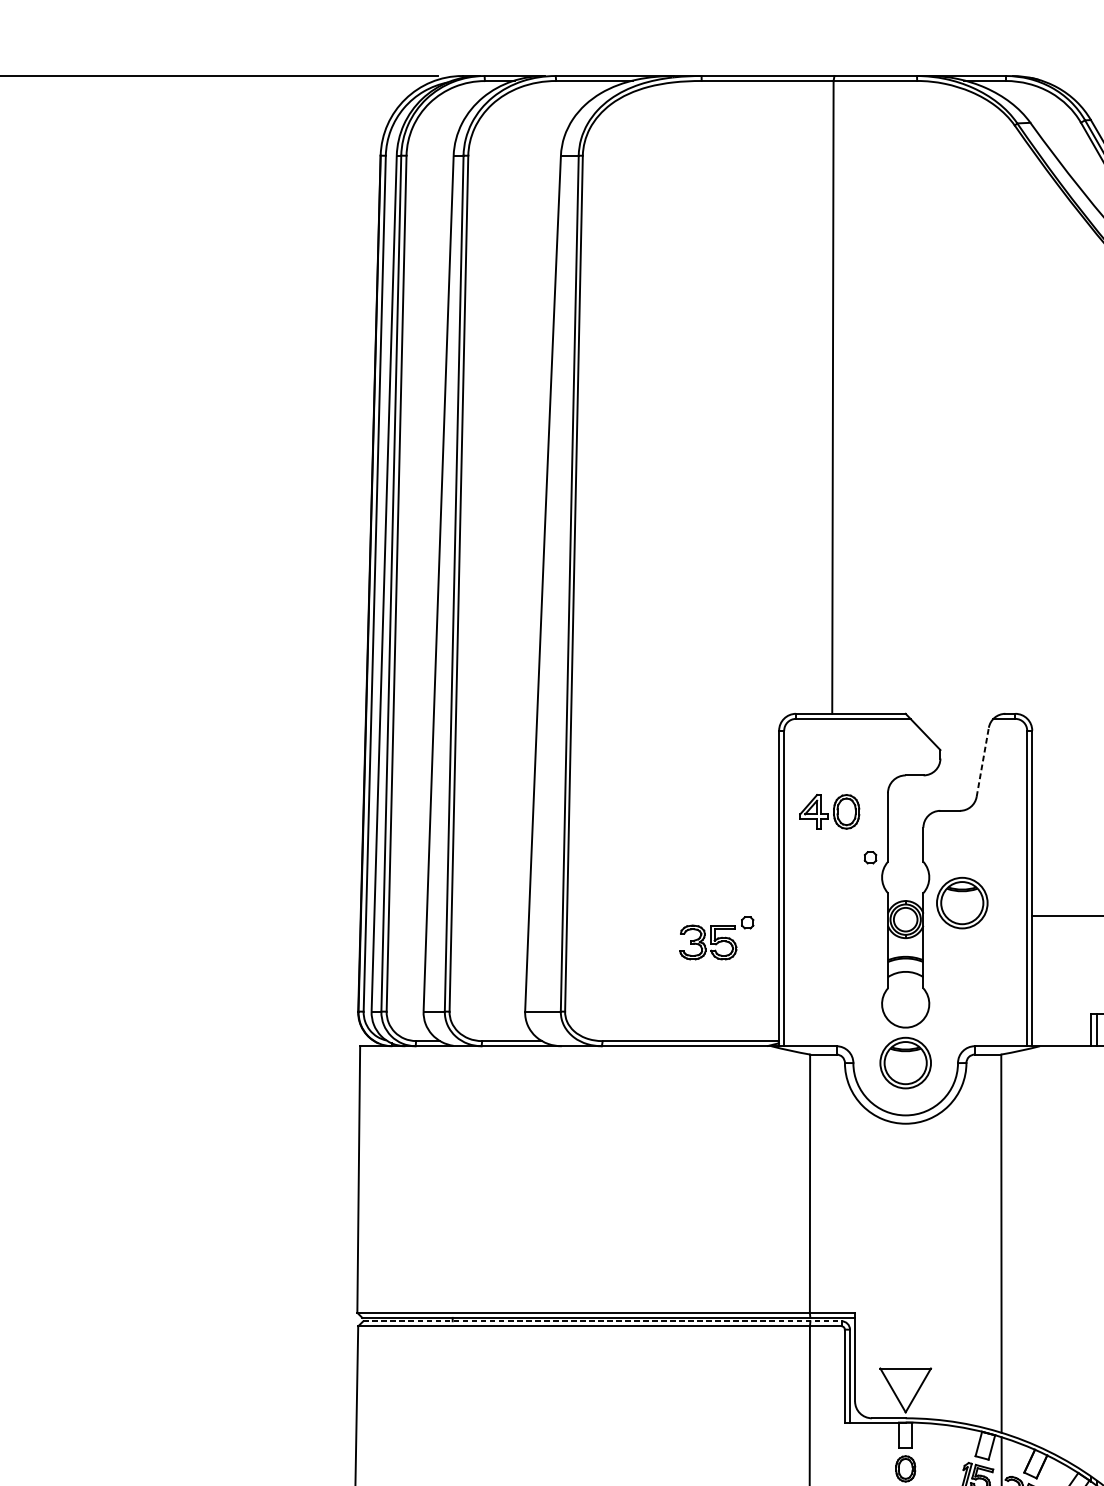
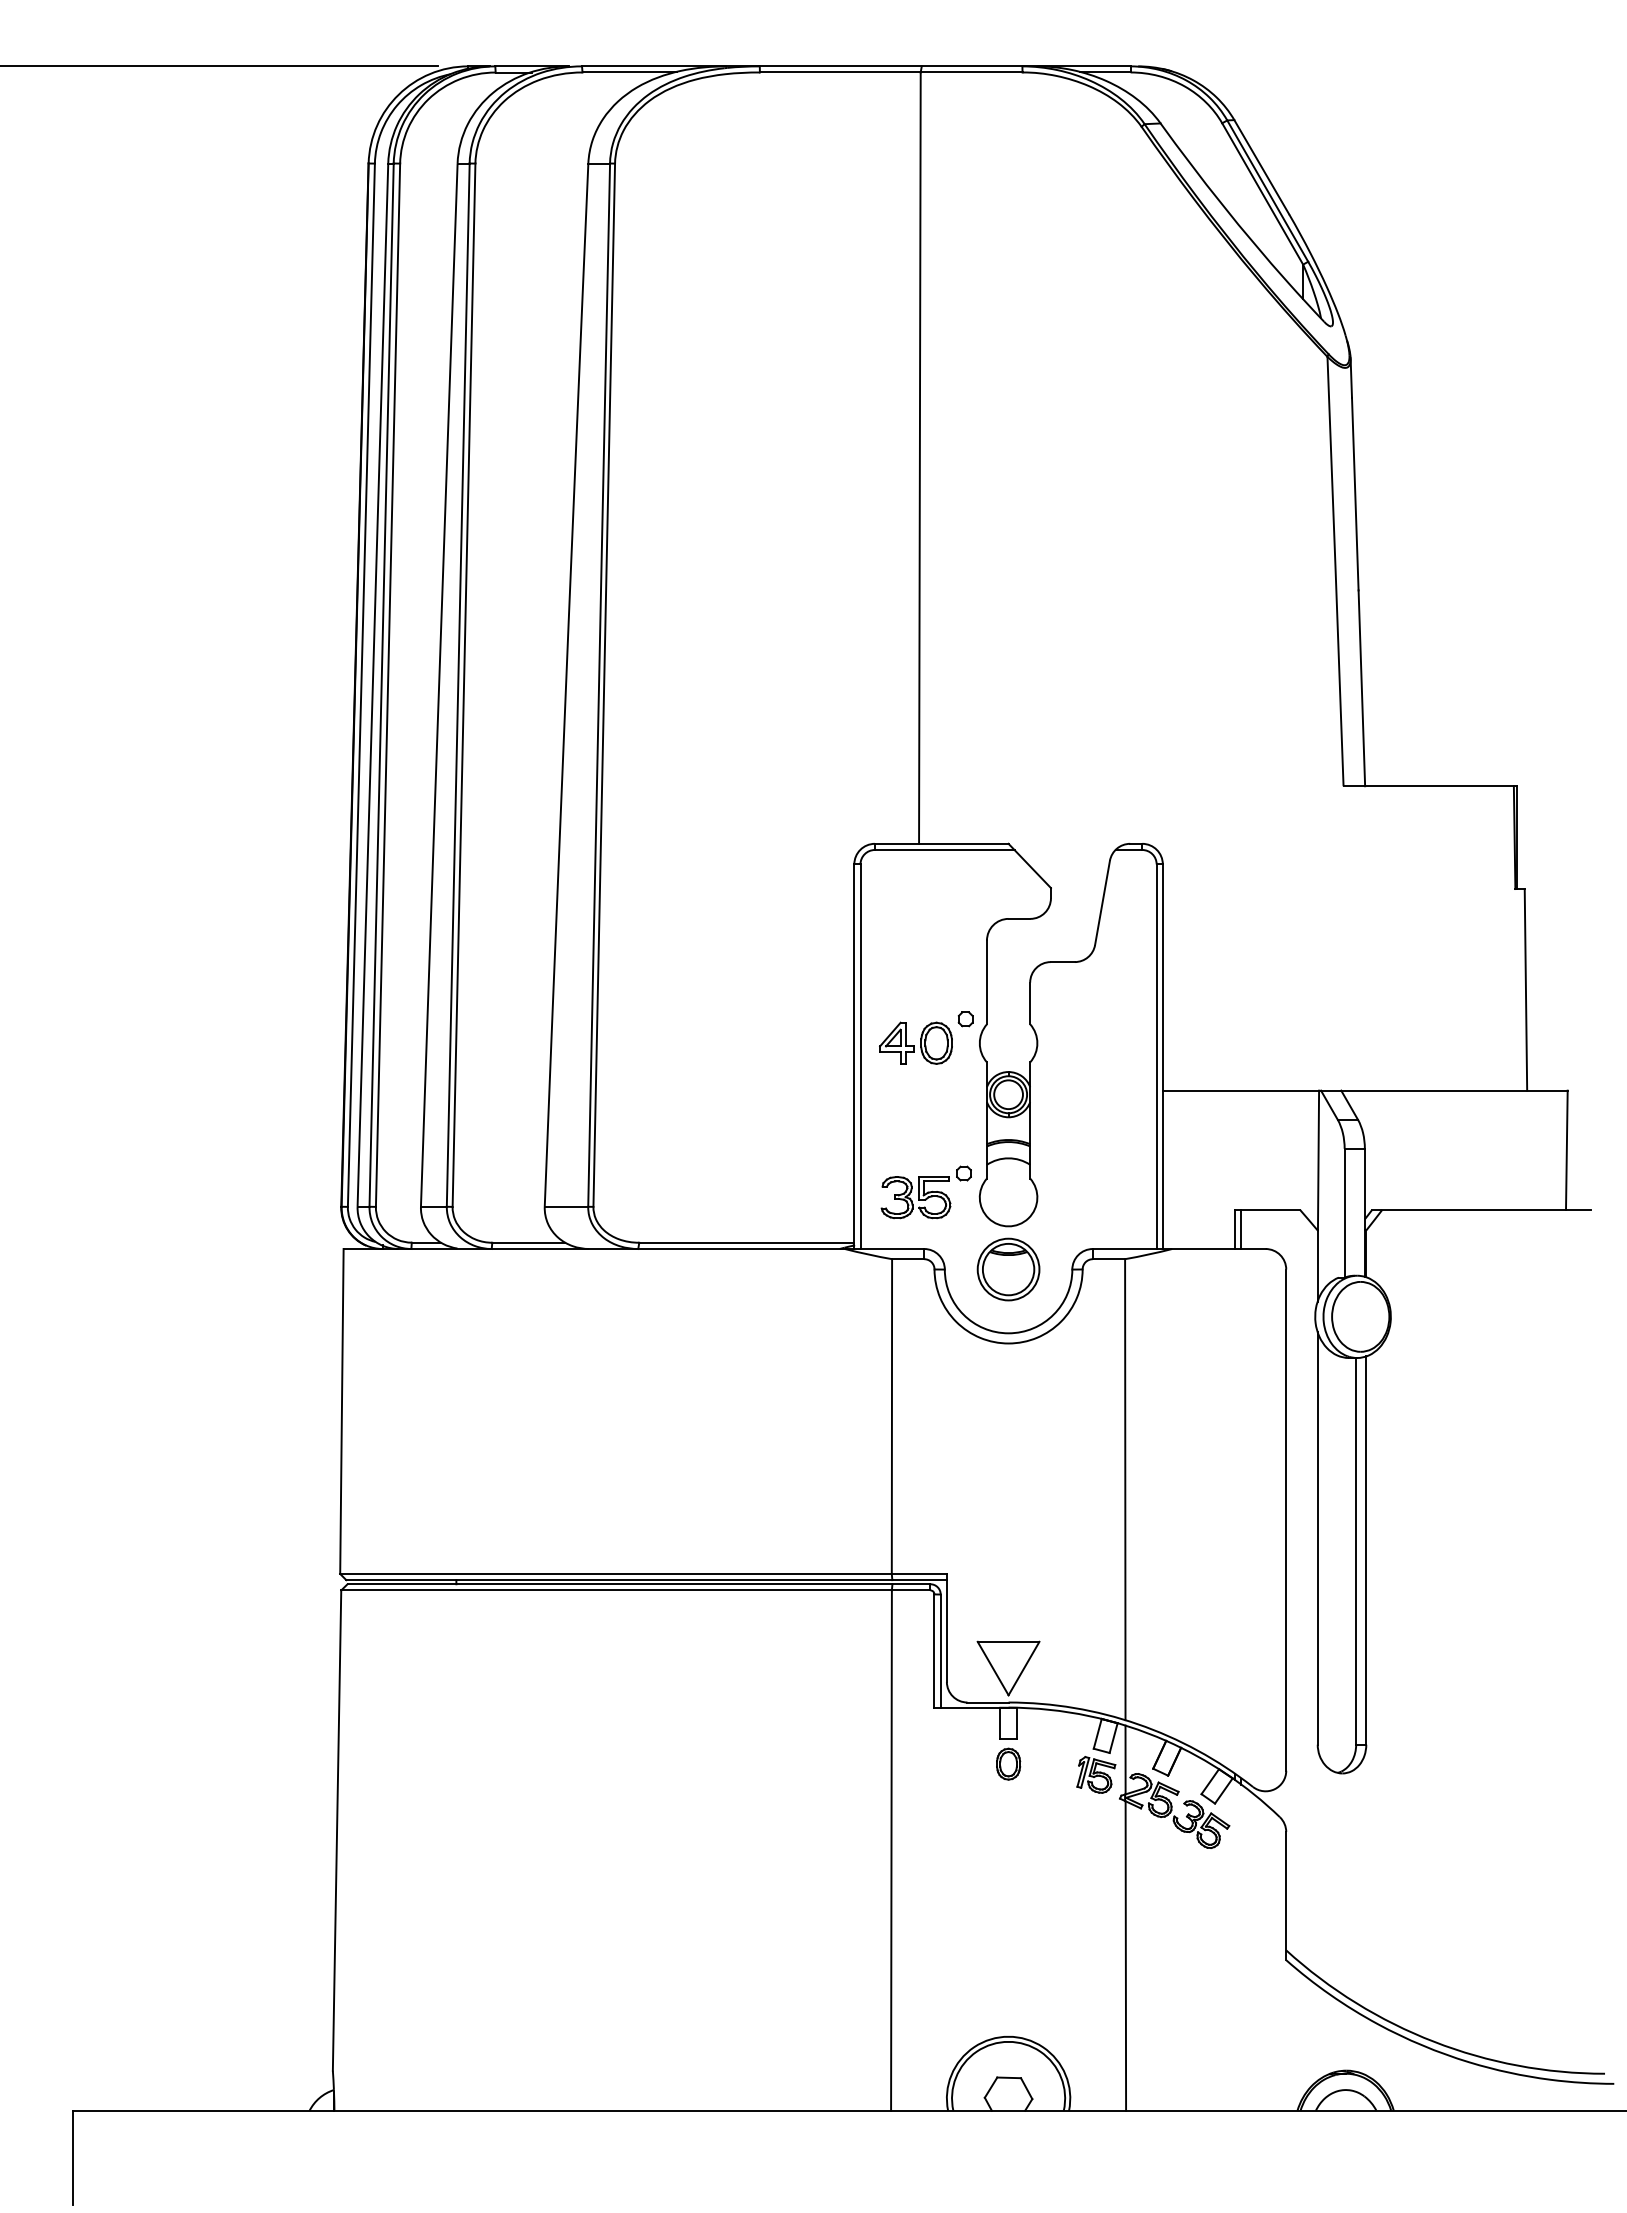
line: (982, 761) -> (1102, 902), dashed -> solid
part: (829, 811) -> (915, 1042), moved
part: (962, 903) -> (1077, 1074), removed
part: (716, 938) -> (925, 1192), moved
line: (602, 1321) -> (639, 1584), dashed -> solid

